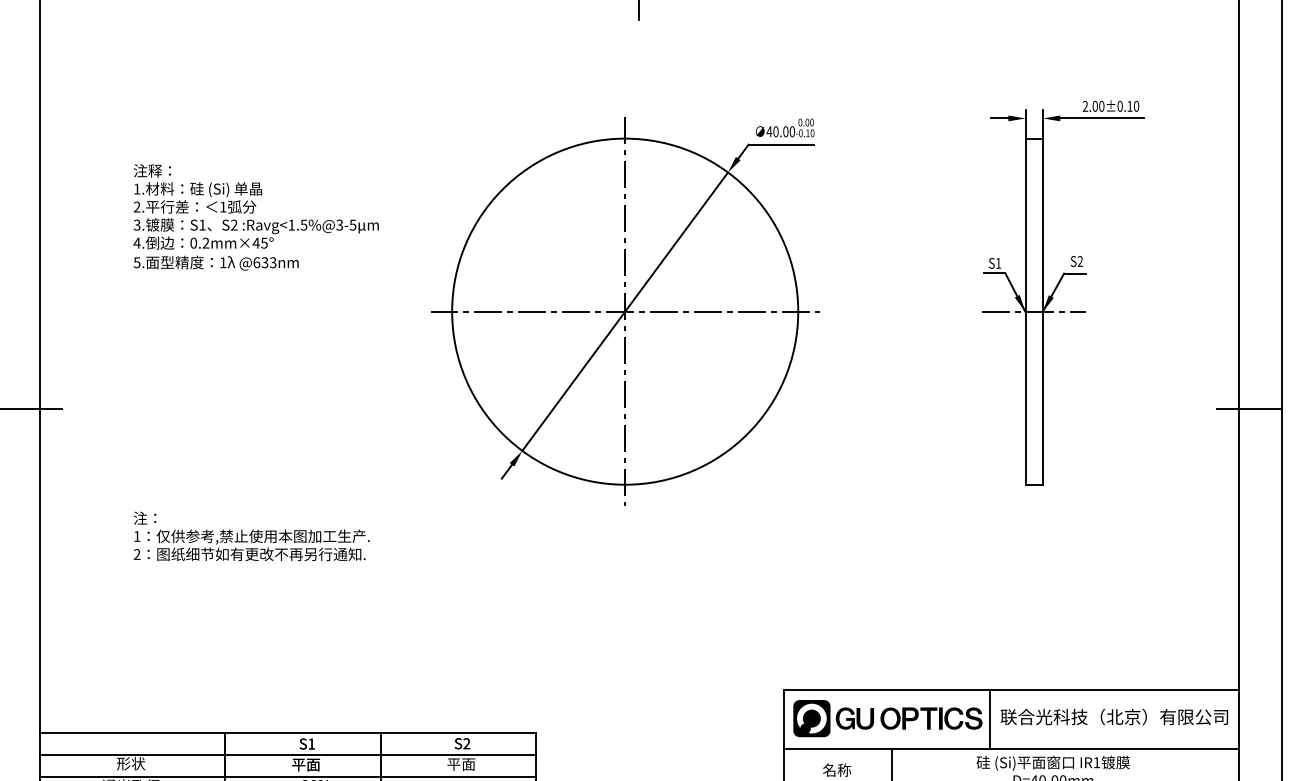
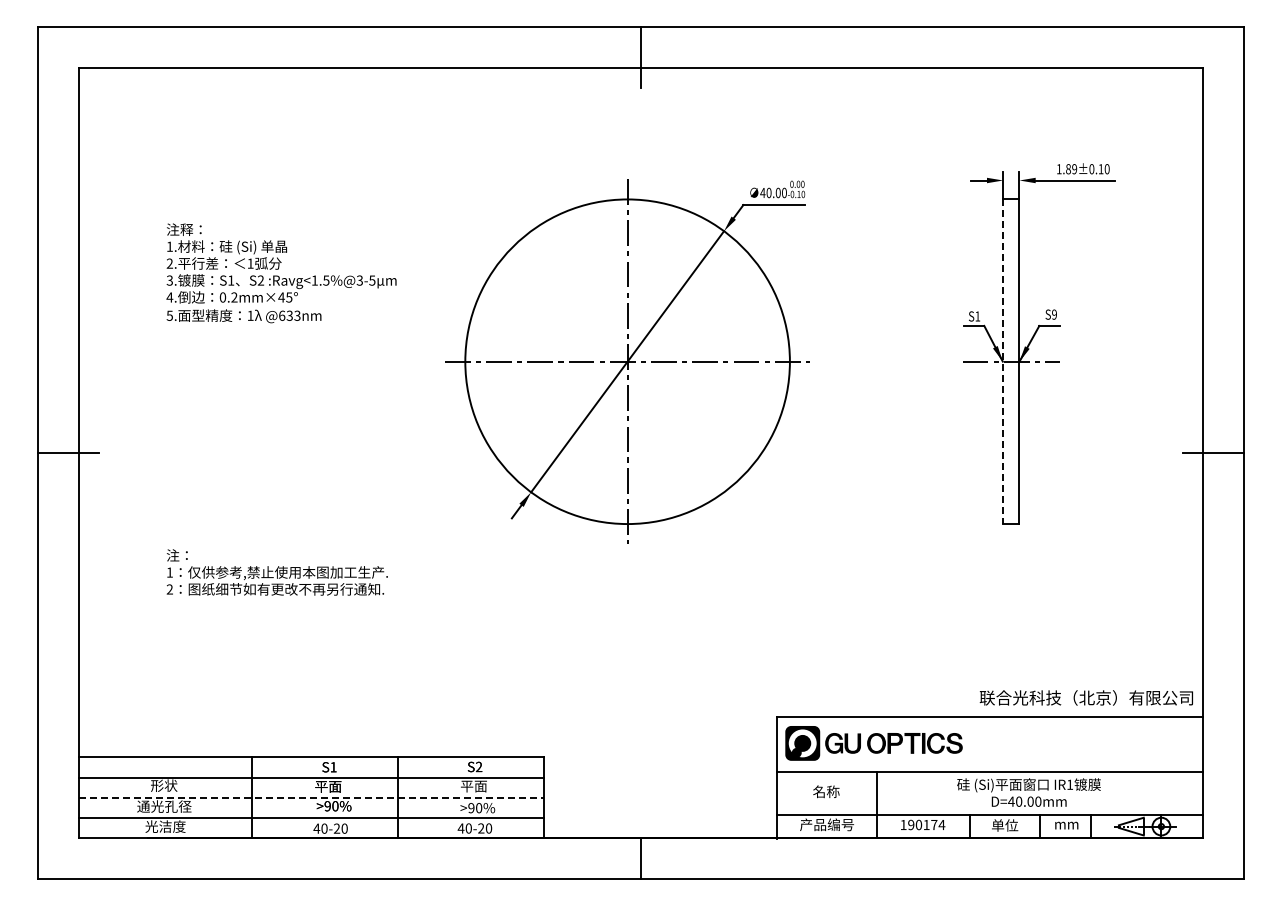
text: (1093, 106) -> (1066, 169), 2.00±0.10 -> 1.89±0.10
text: (1080, 261) -> (1054, 314), S2 -> S9
line: (1025, 312) -> (1003, 362), solid -> dashed
text: (1113, 716) -> (1085, 697), moved
line: (990, 718) -> (970, 743), removed
line: (288, 776) -> (311, 797), solid -> dashed

